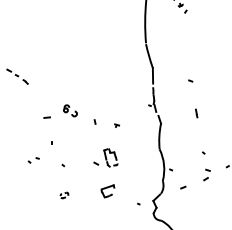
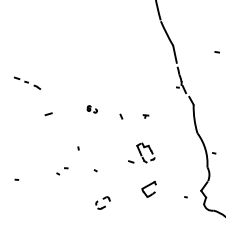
part: (70, 110) -> (92, 109), size x0.62
line: (46, 117) -> (47, 114), moved
part: (64, 195) -> (103, 203), size x1.67

